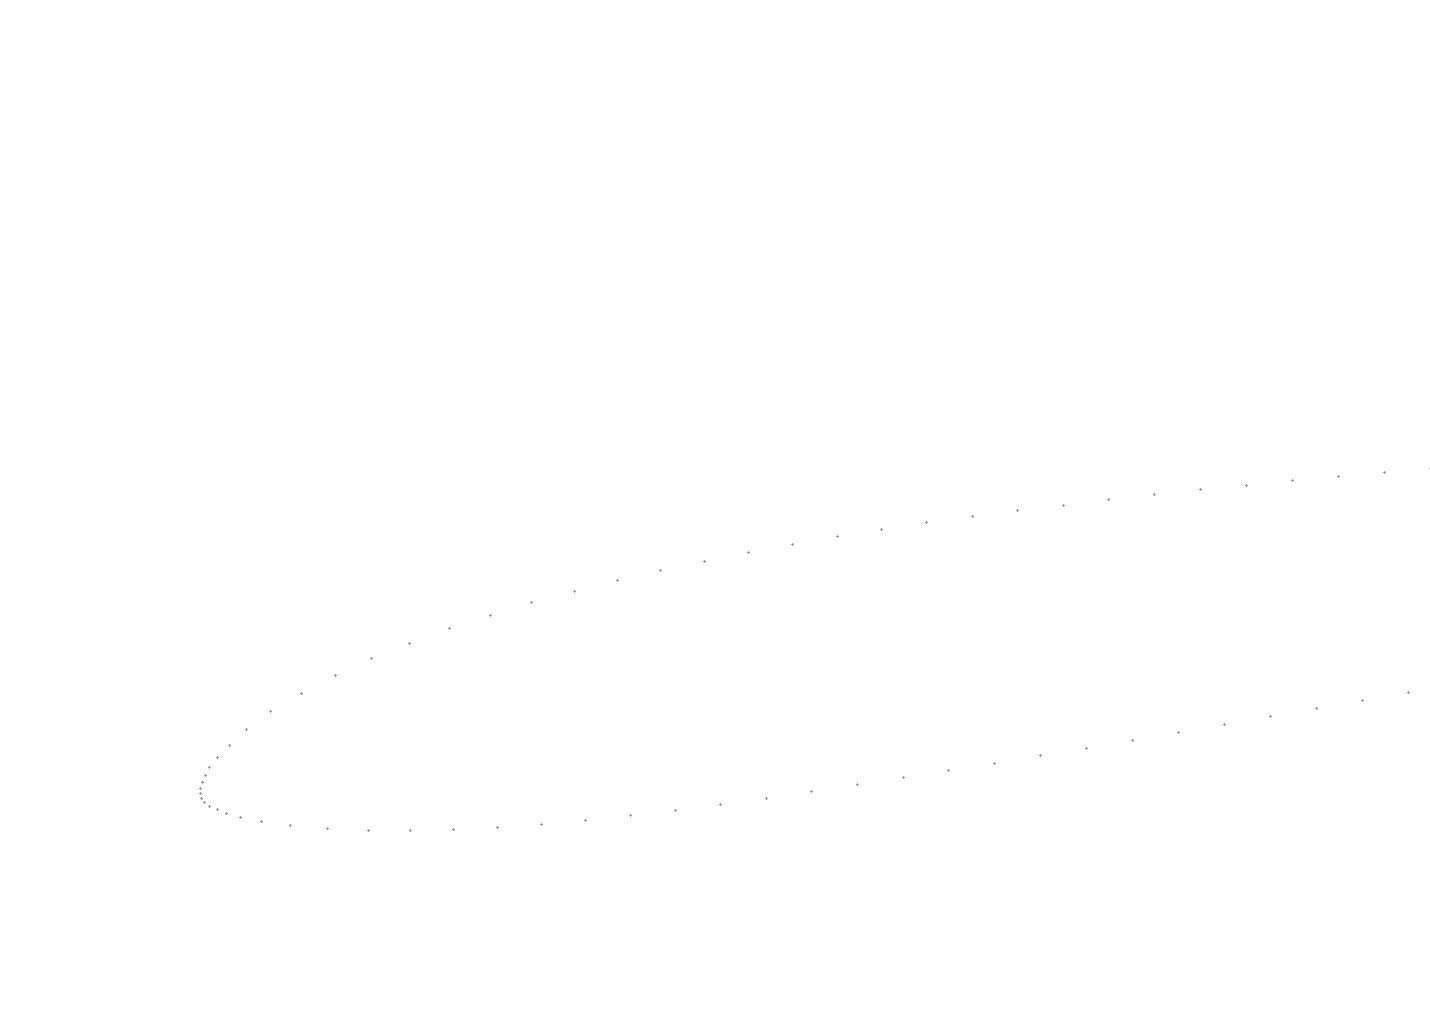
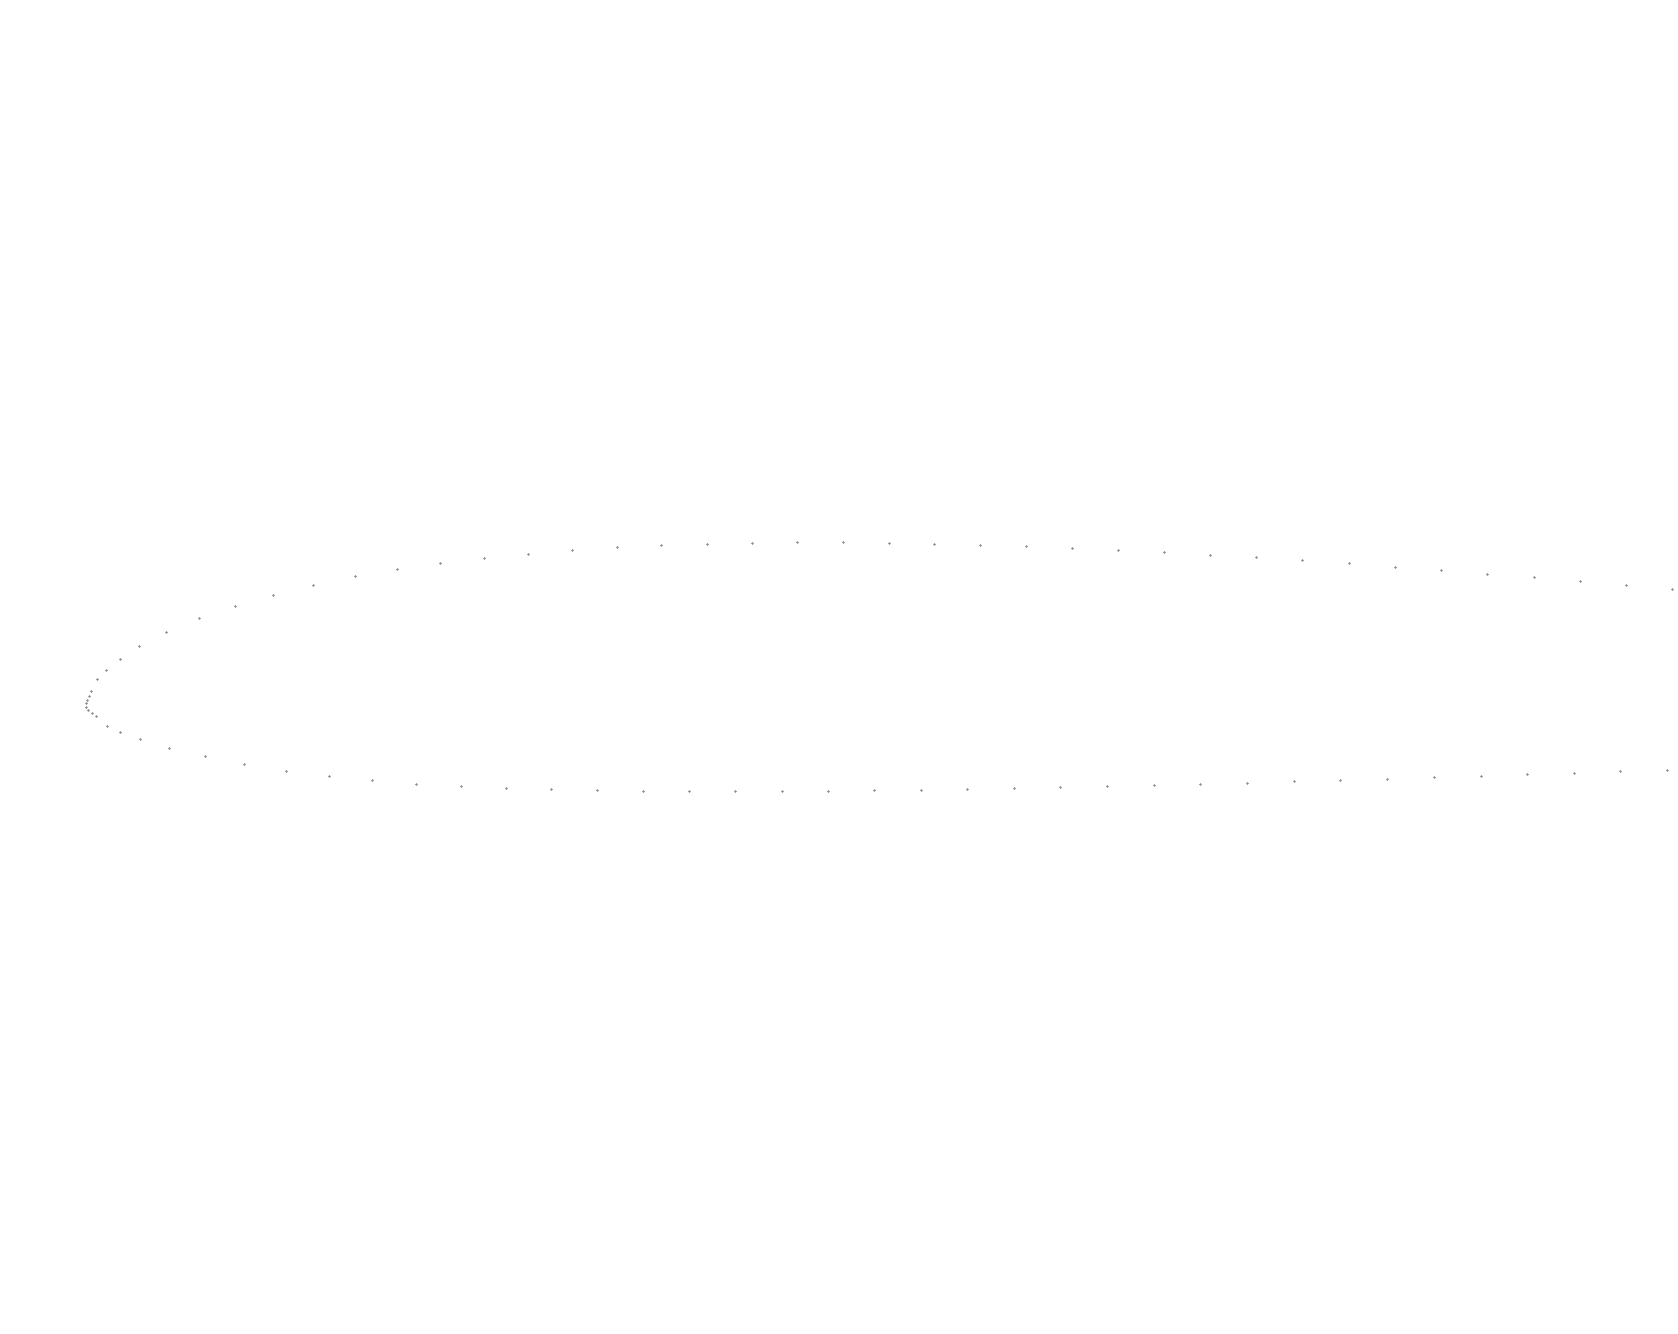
part: (207, 792) -> (91, 703), size x0.7

